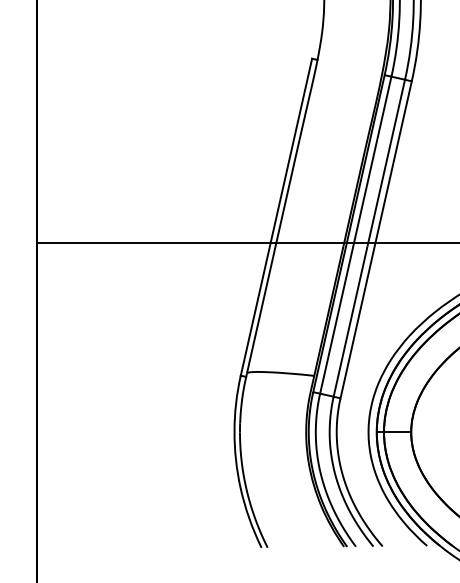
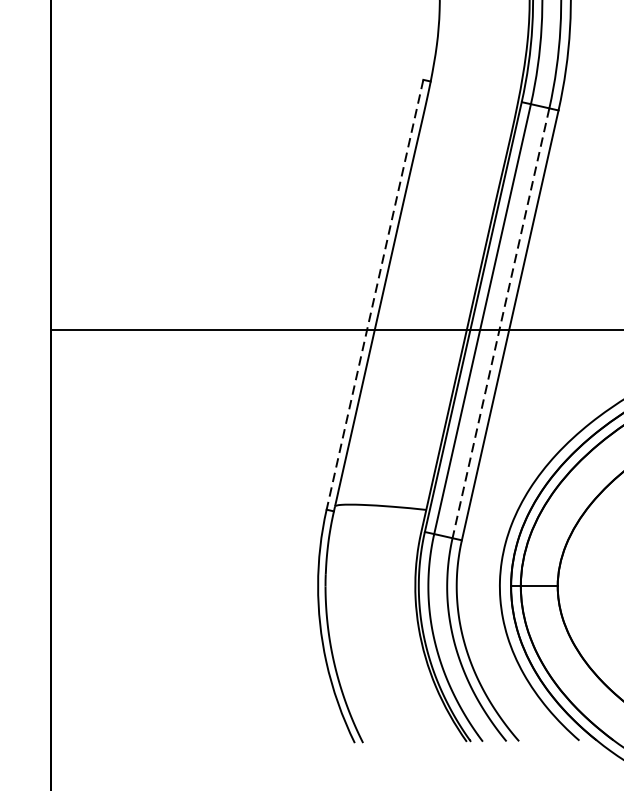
line: (276, 217) -> (375, 295), solid -> dashed
line: (369, 238) -> (501, 323), solid -> dashed

